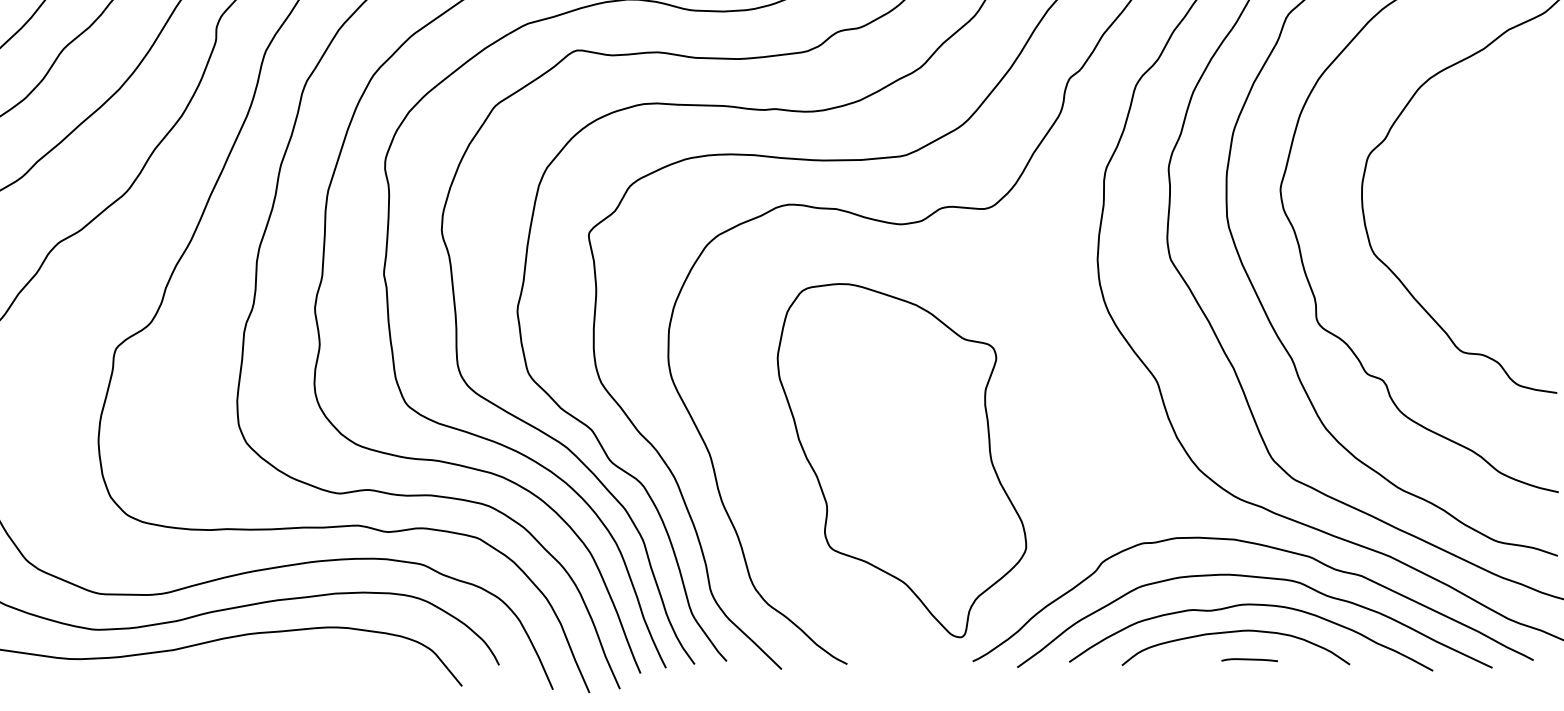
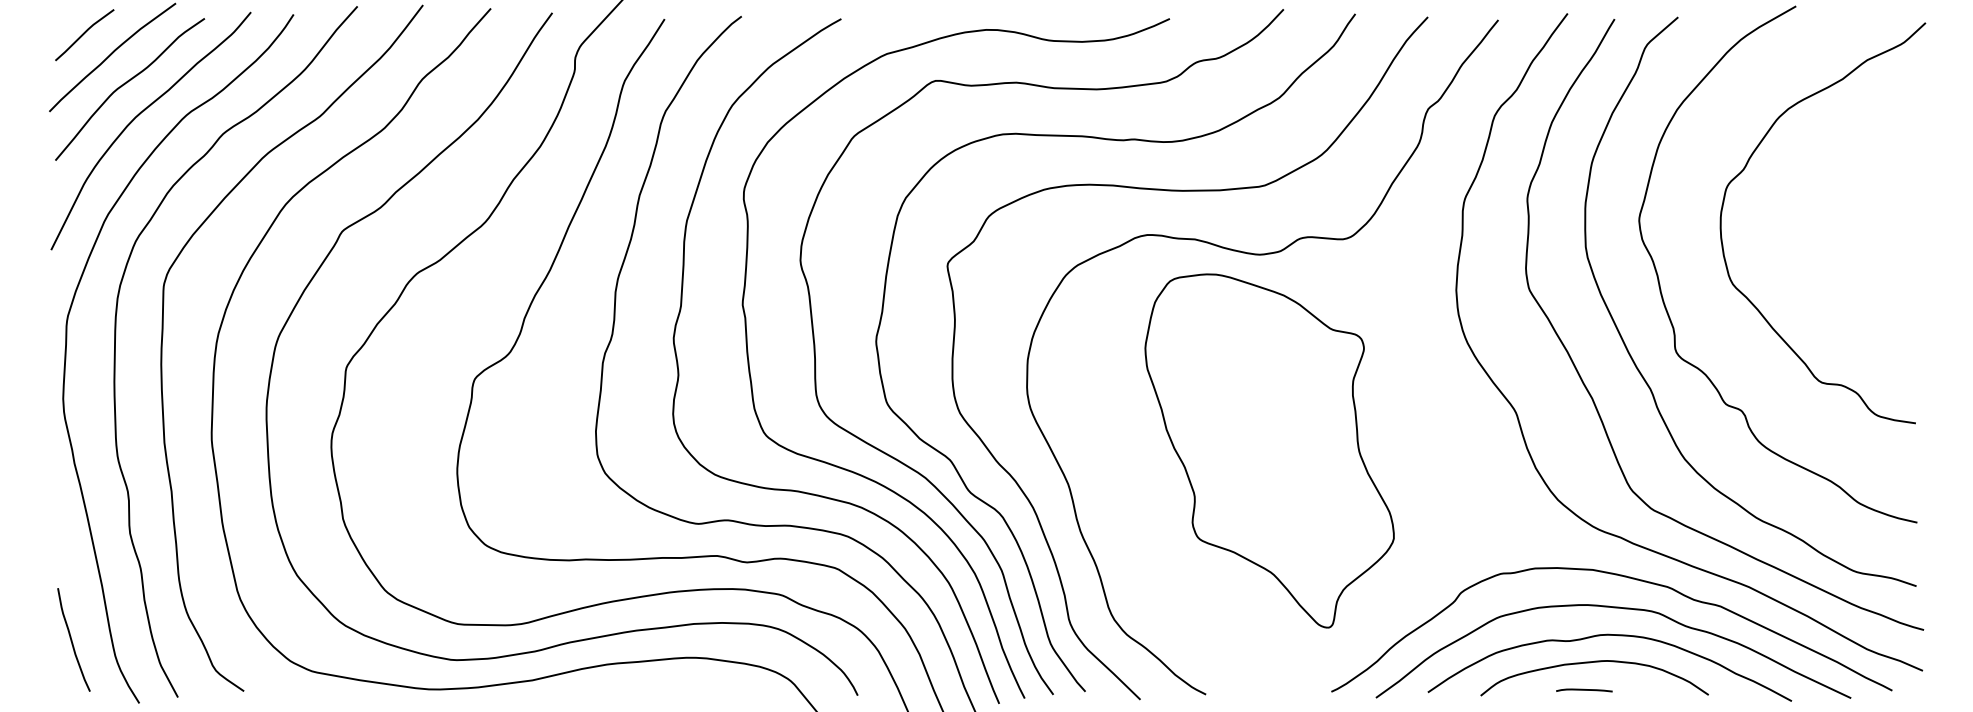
part: (901, 460) -> (1269, 450), moved
curve: (1249, 660) -> (1584, 690), moved

